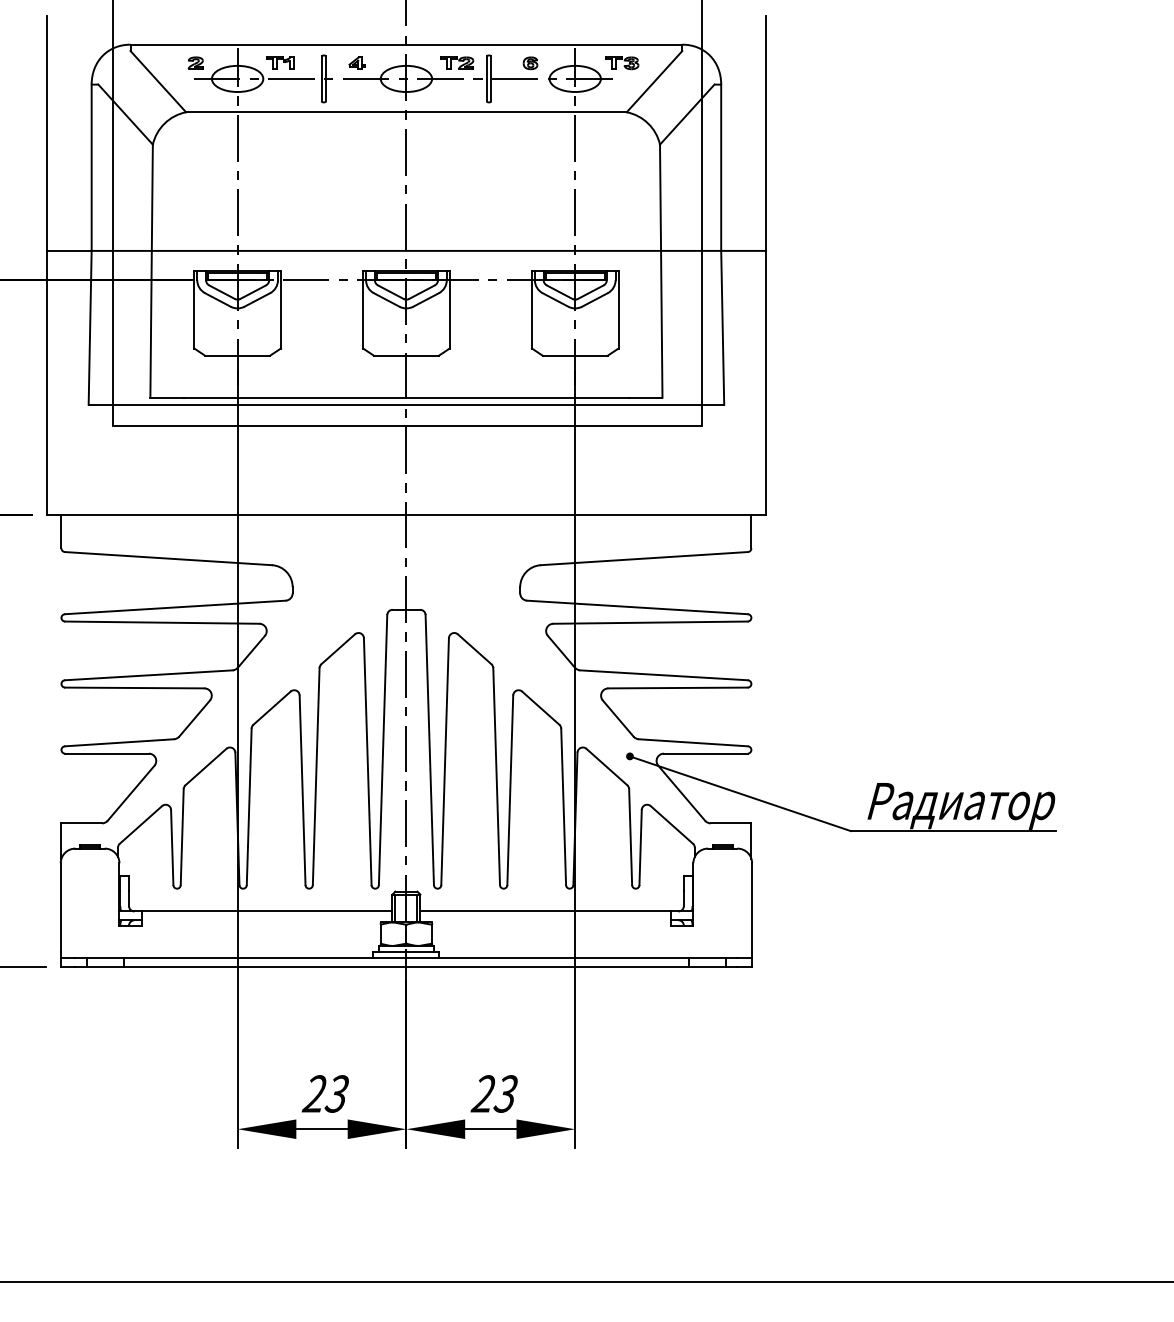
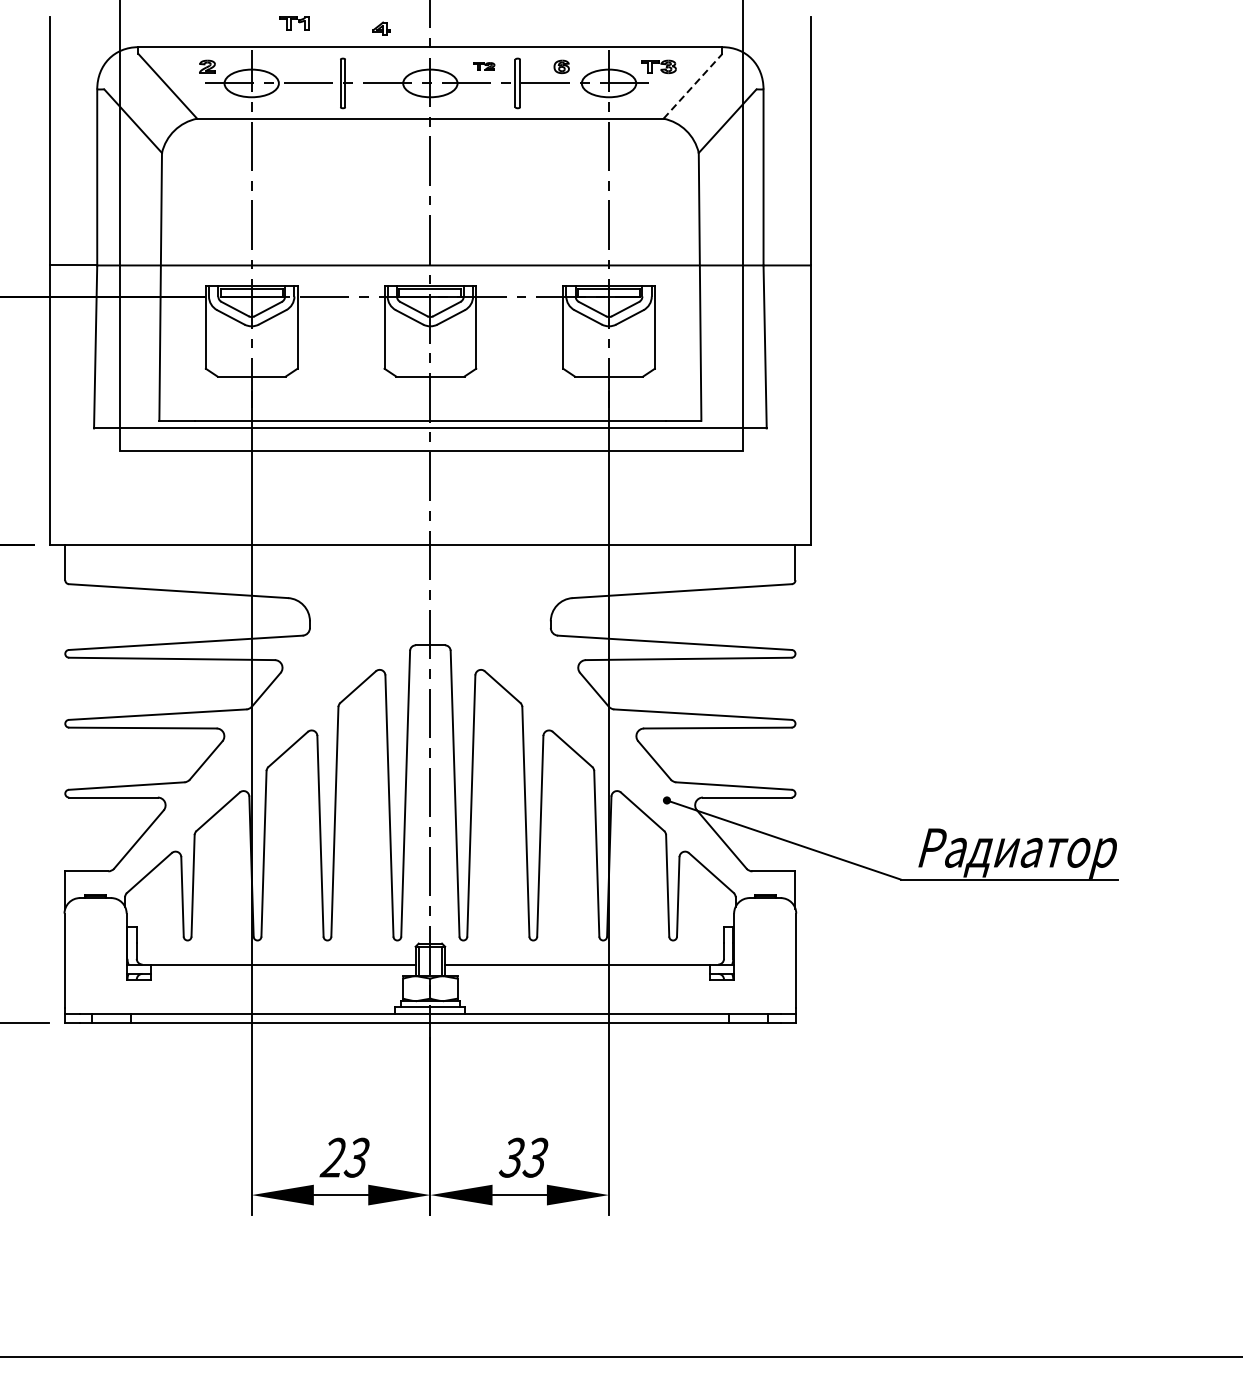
part: (280, 62) -> (294, 22), moved
part: (356, 62) -> (380, 27), moved
part: (457, 62) -> (484, 66), size x0.6
line: (654, 81) -> (692, 86), solid -> dashed
text: (482, 1093) -> (510, 1157), 23 -> 33

